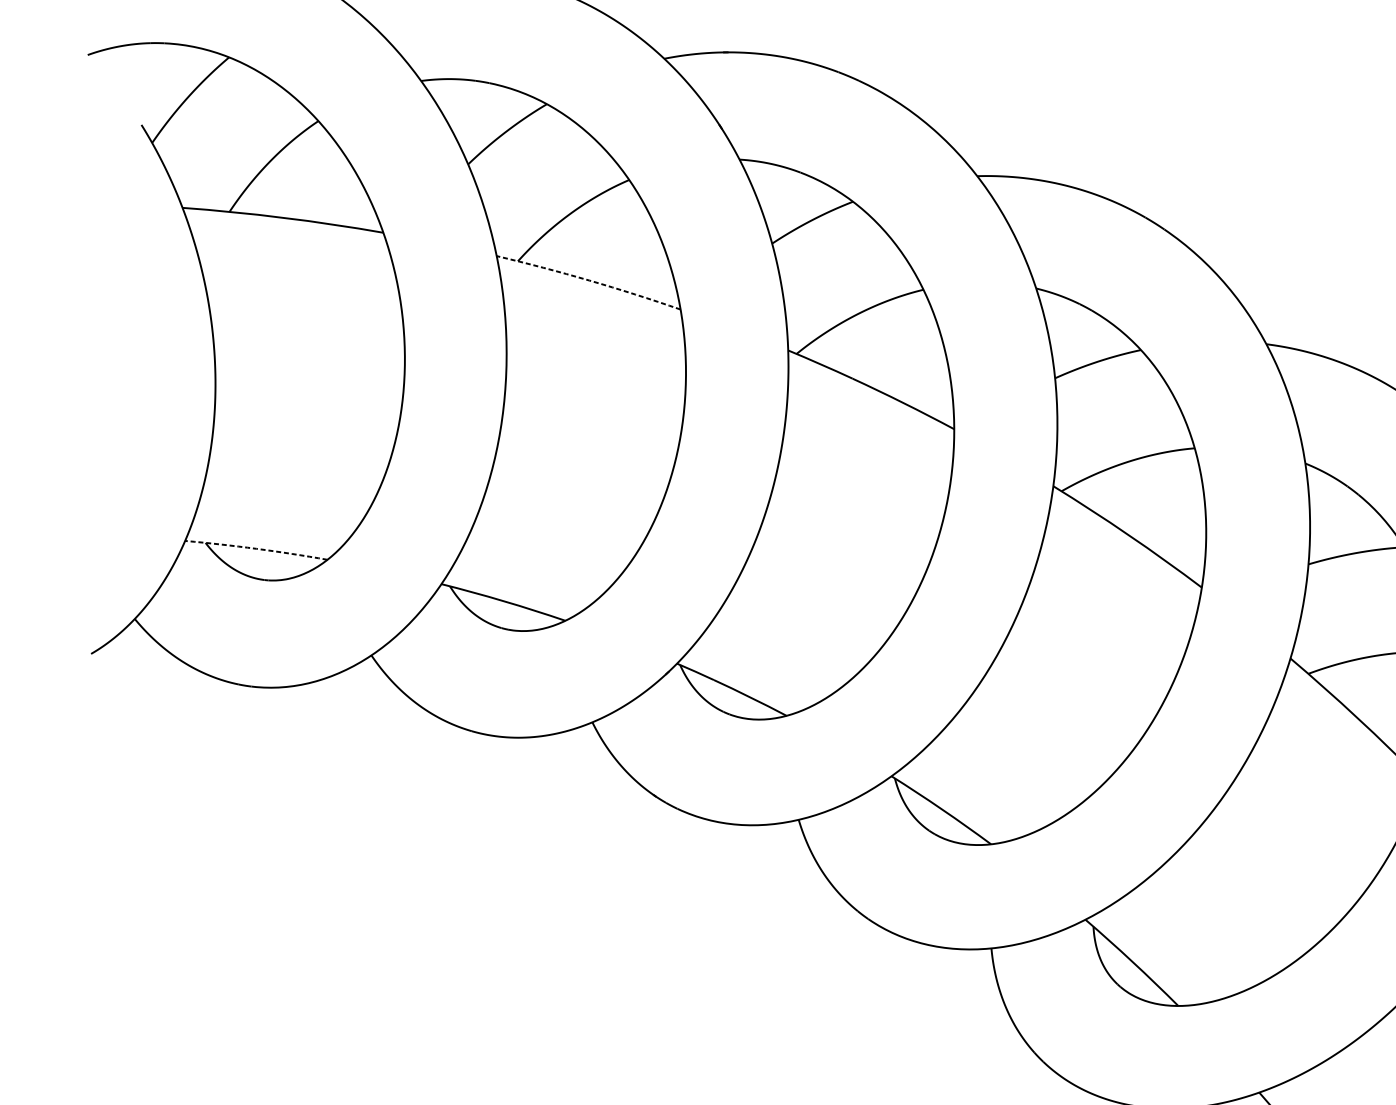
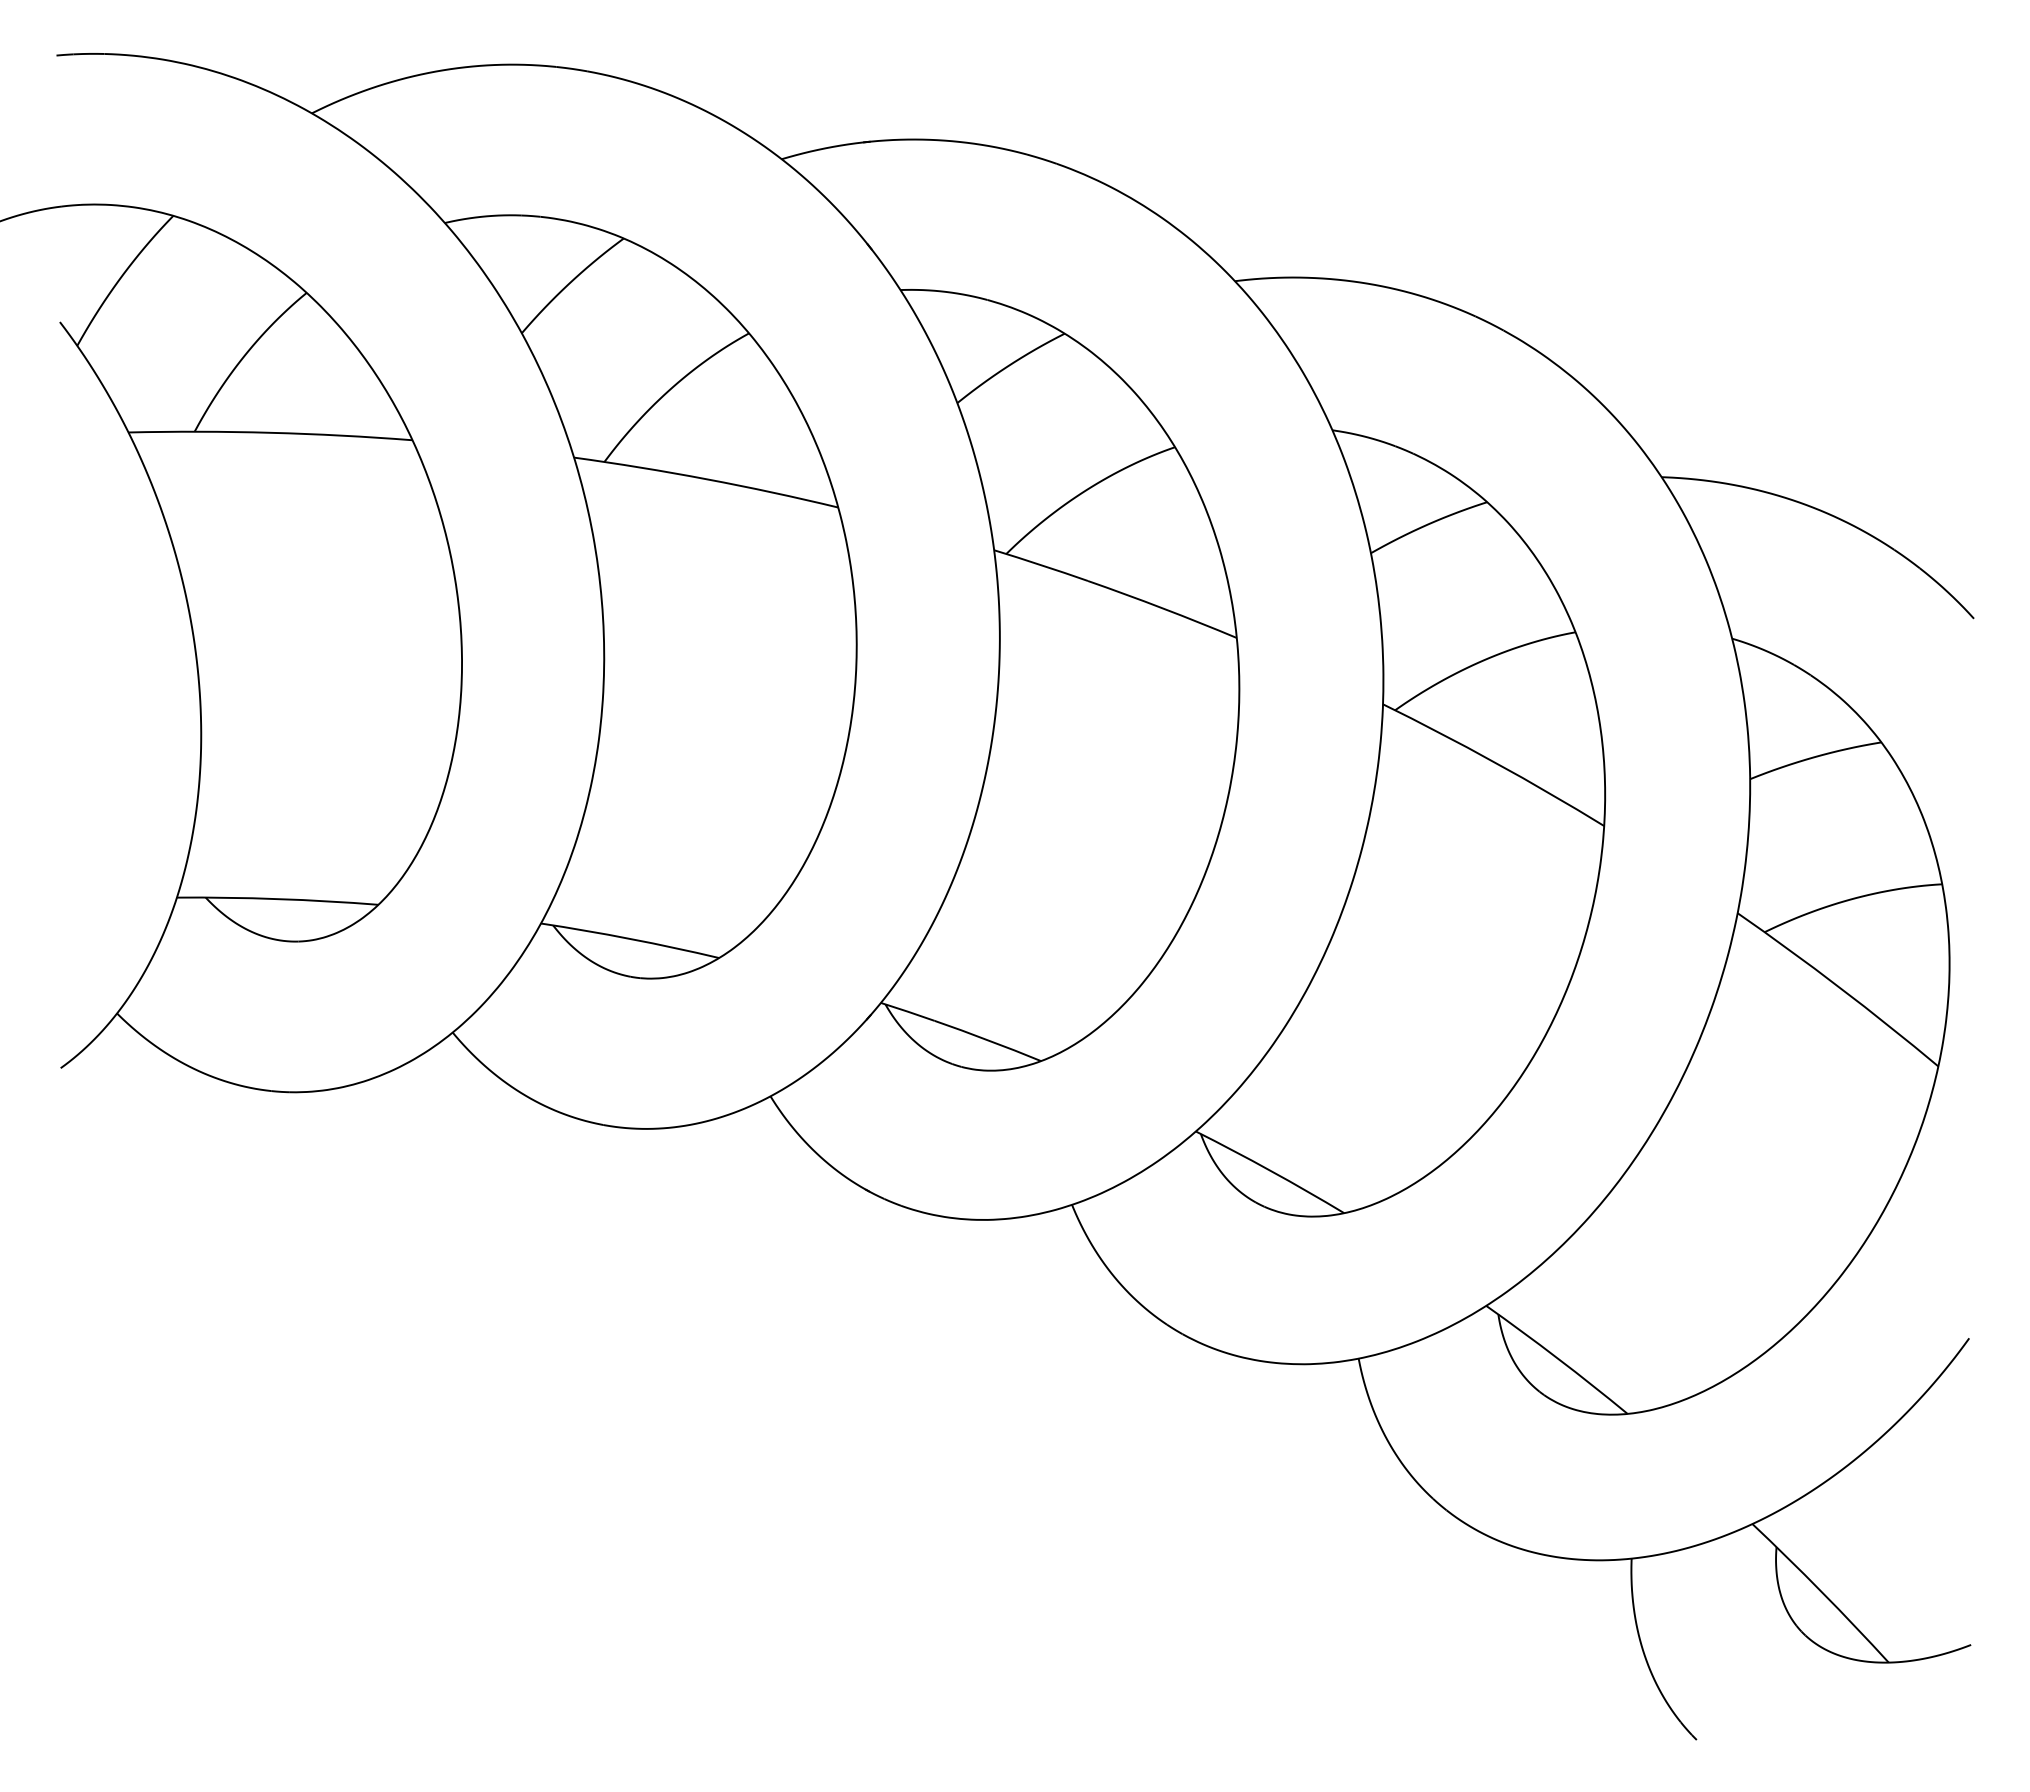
arc: (589, 280) -> (706, 479), dashed -> solid
arc: (256, 549) -> (277, 899), dashed -> solid

